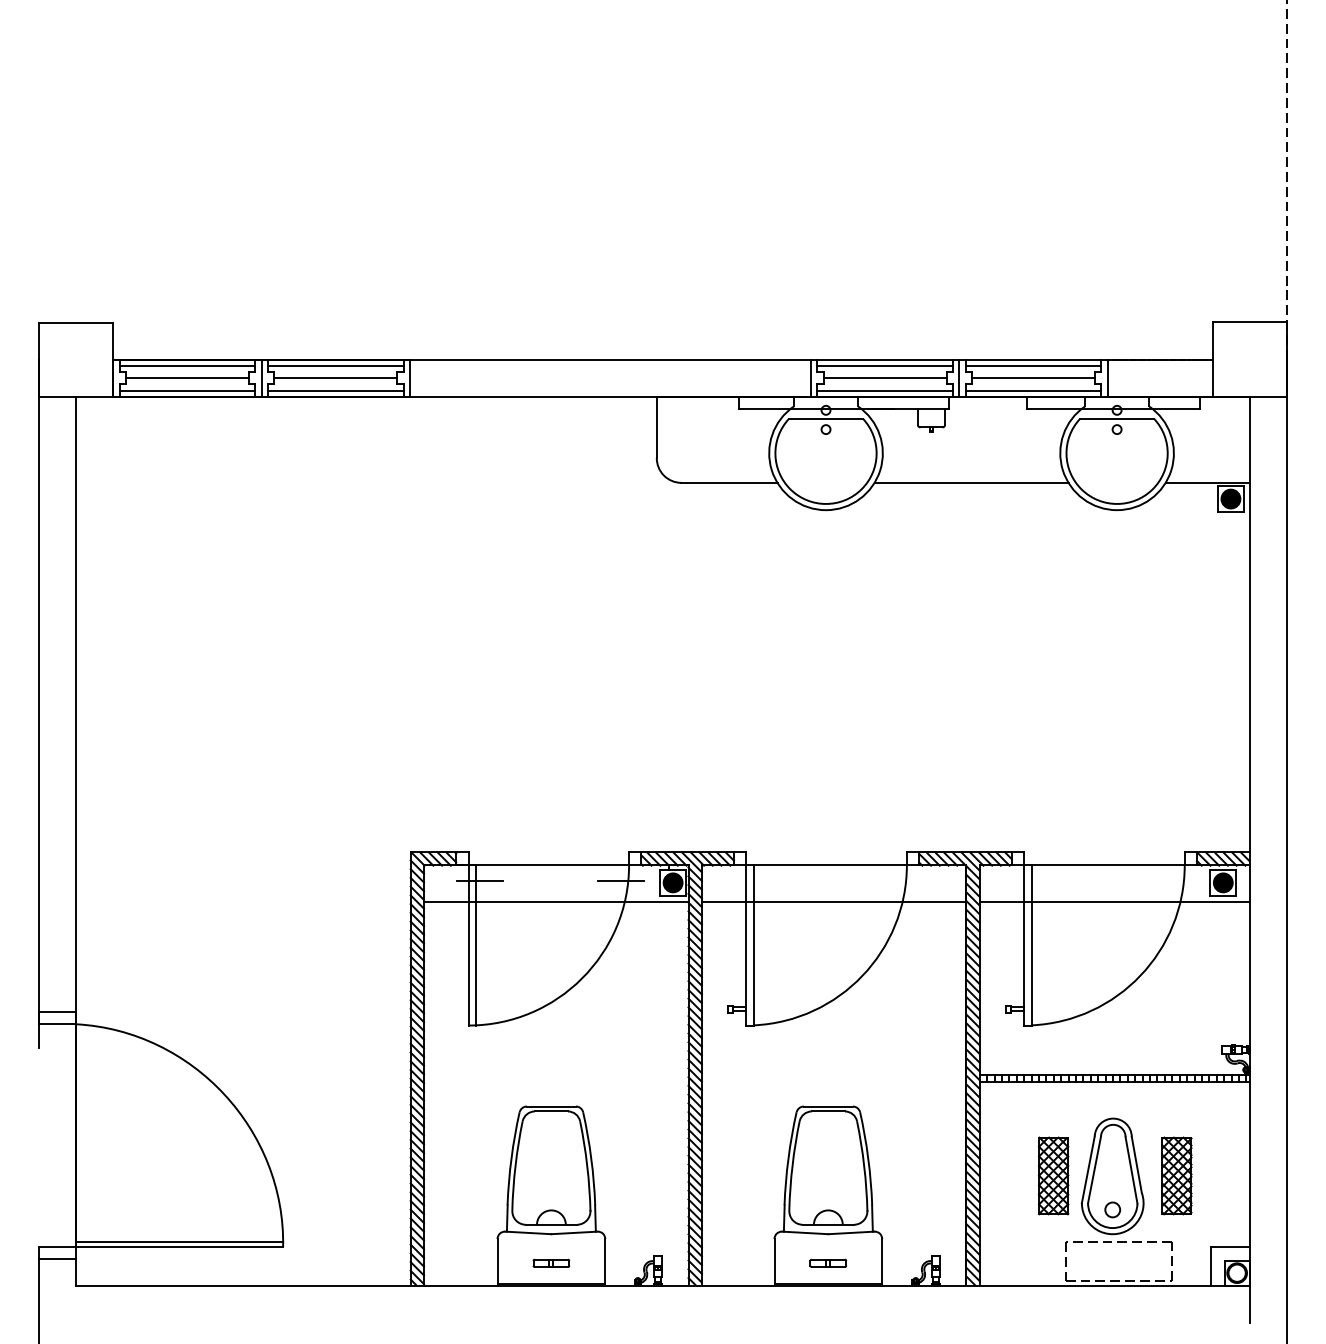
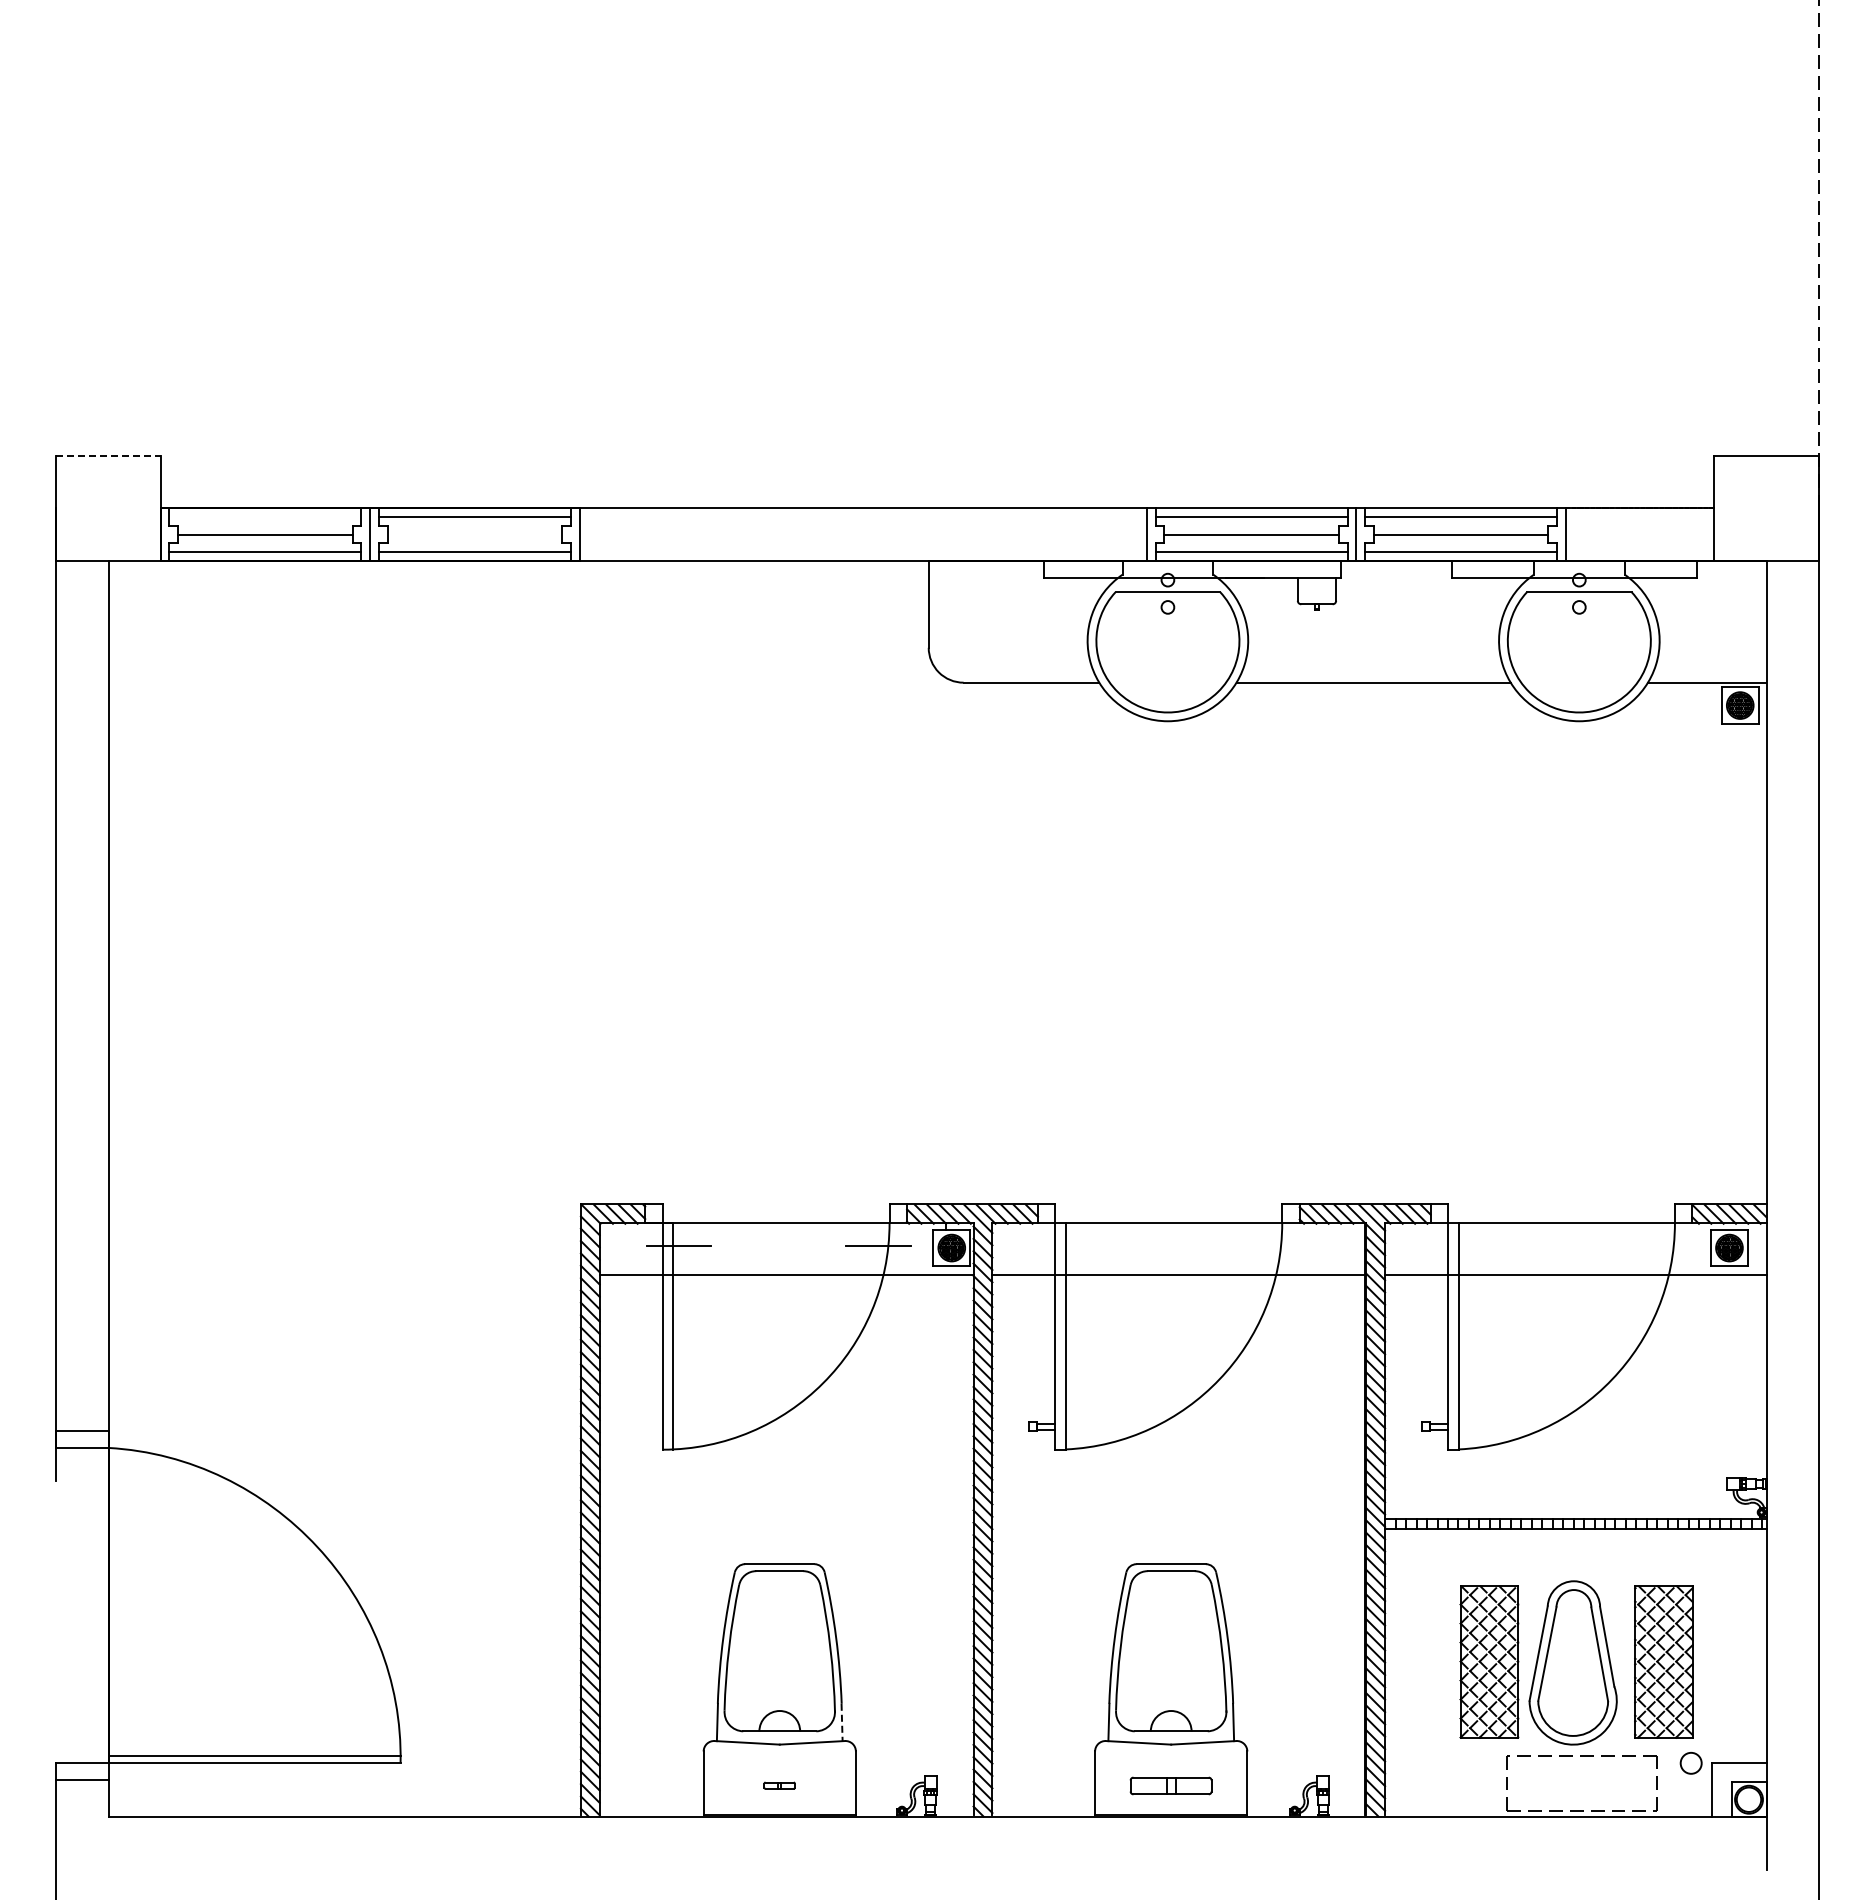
line: (76, 322) -> (108, 456), solid -> dashed
line: (187, 366) -> (265, 517), removed
line: (335, 378) -> (474, 534), removed
part: (1053, 1176) -> (1489, 1662), size x1.4
part: (1176, 1176) -> (1663, 1662), size x1.4
circle: (1112, 1210) -> (1690, 1763), moved
line: (595, 1218) -> (842, 1722), solid -> dashed
part: (551, 1263) -> (779, 1785), size x0.6
part: (828, 1263) -> (1171, 1785), size x1.6

